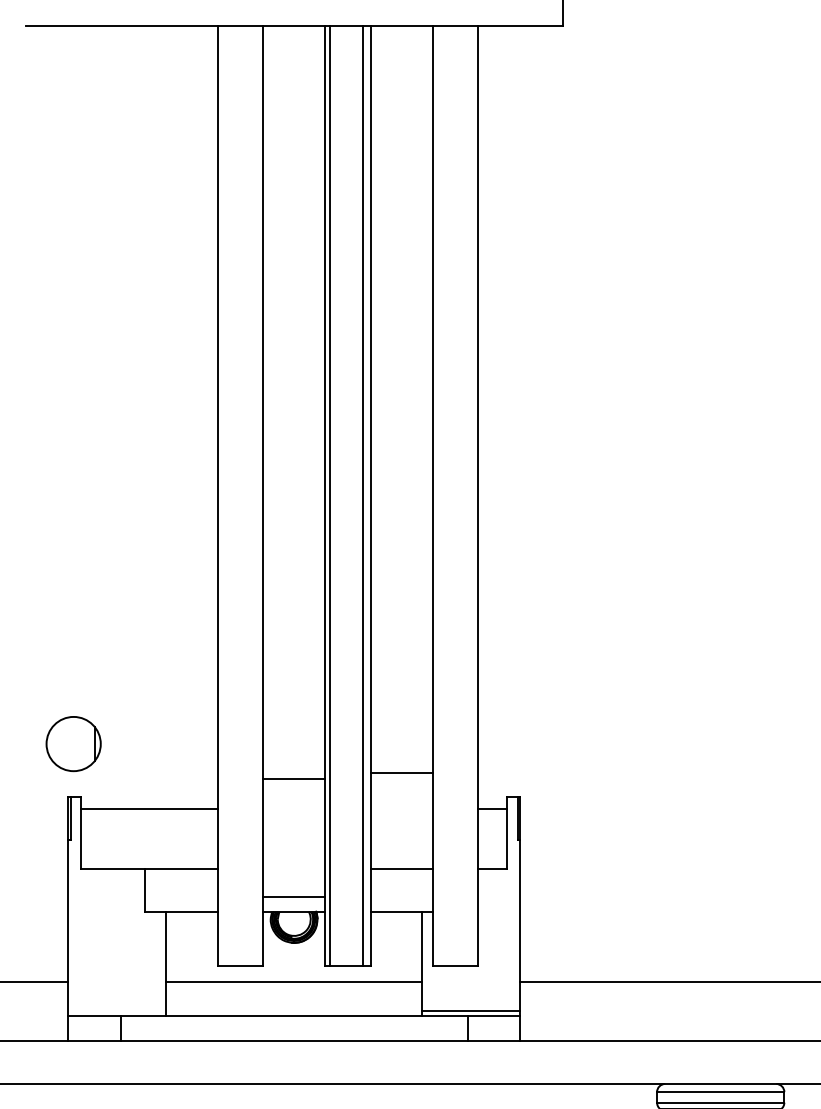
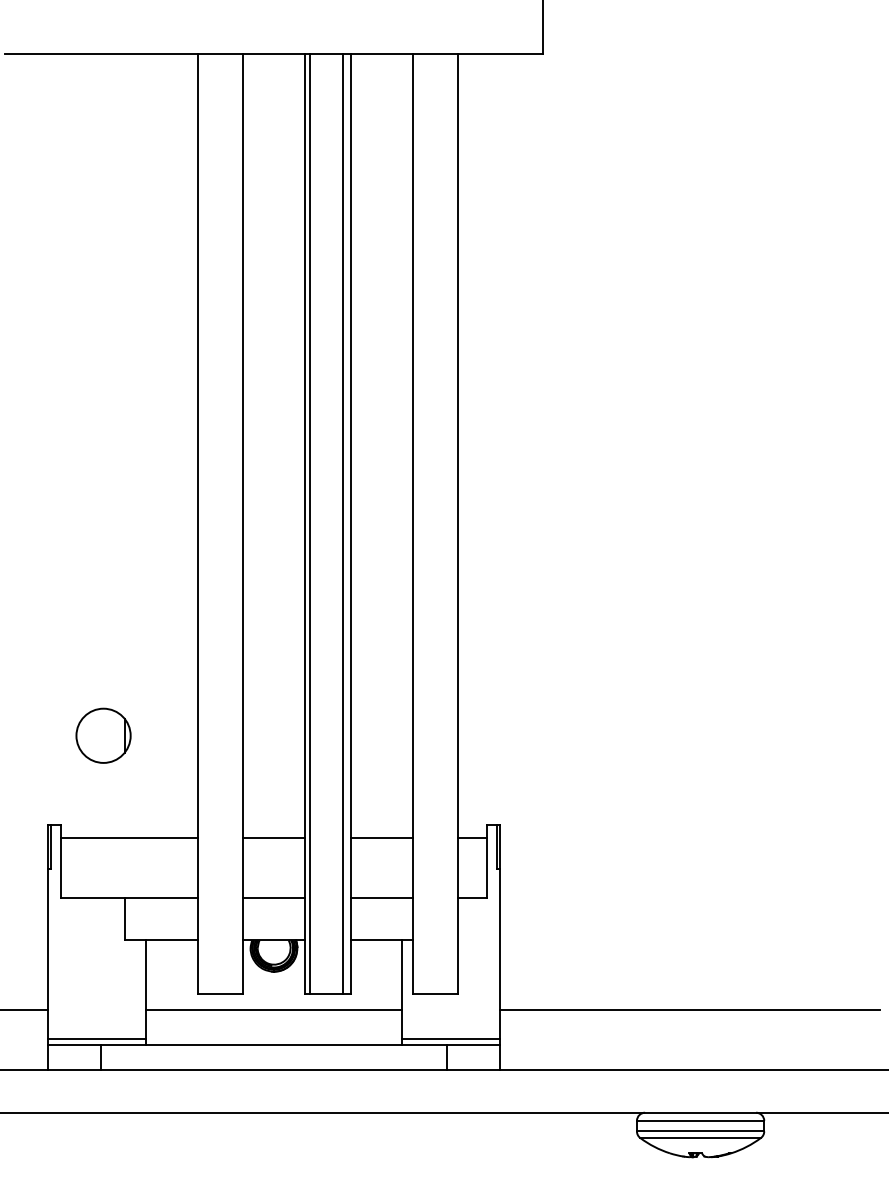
part: (73, 743) -> (103, 735), moved
line: (401, 773) -> (381, 838), moved
line: (294, 779) -> (274, 838), moved
line: (294, 896) -> (274, 897), moved
line: (117, 1010) -> (97, 1039), added

